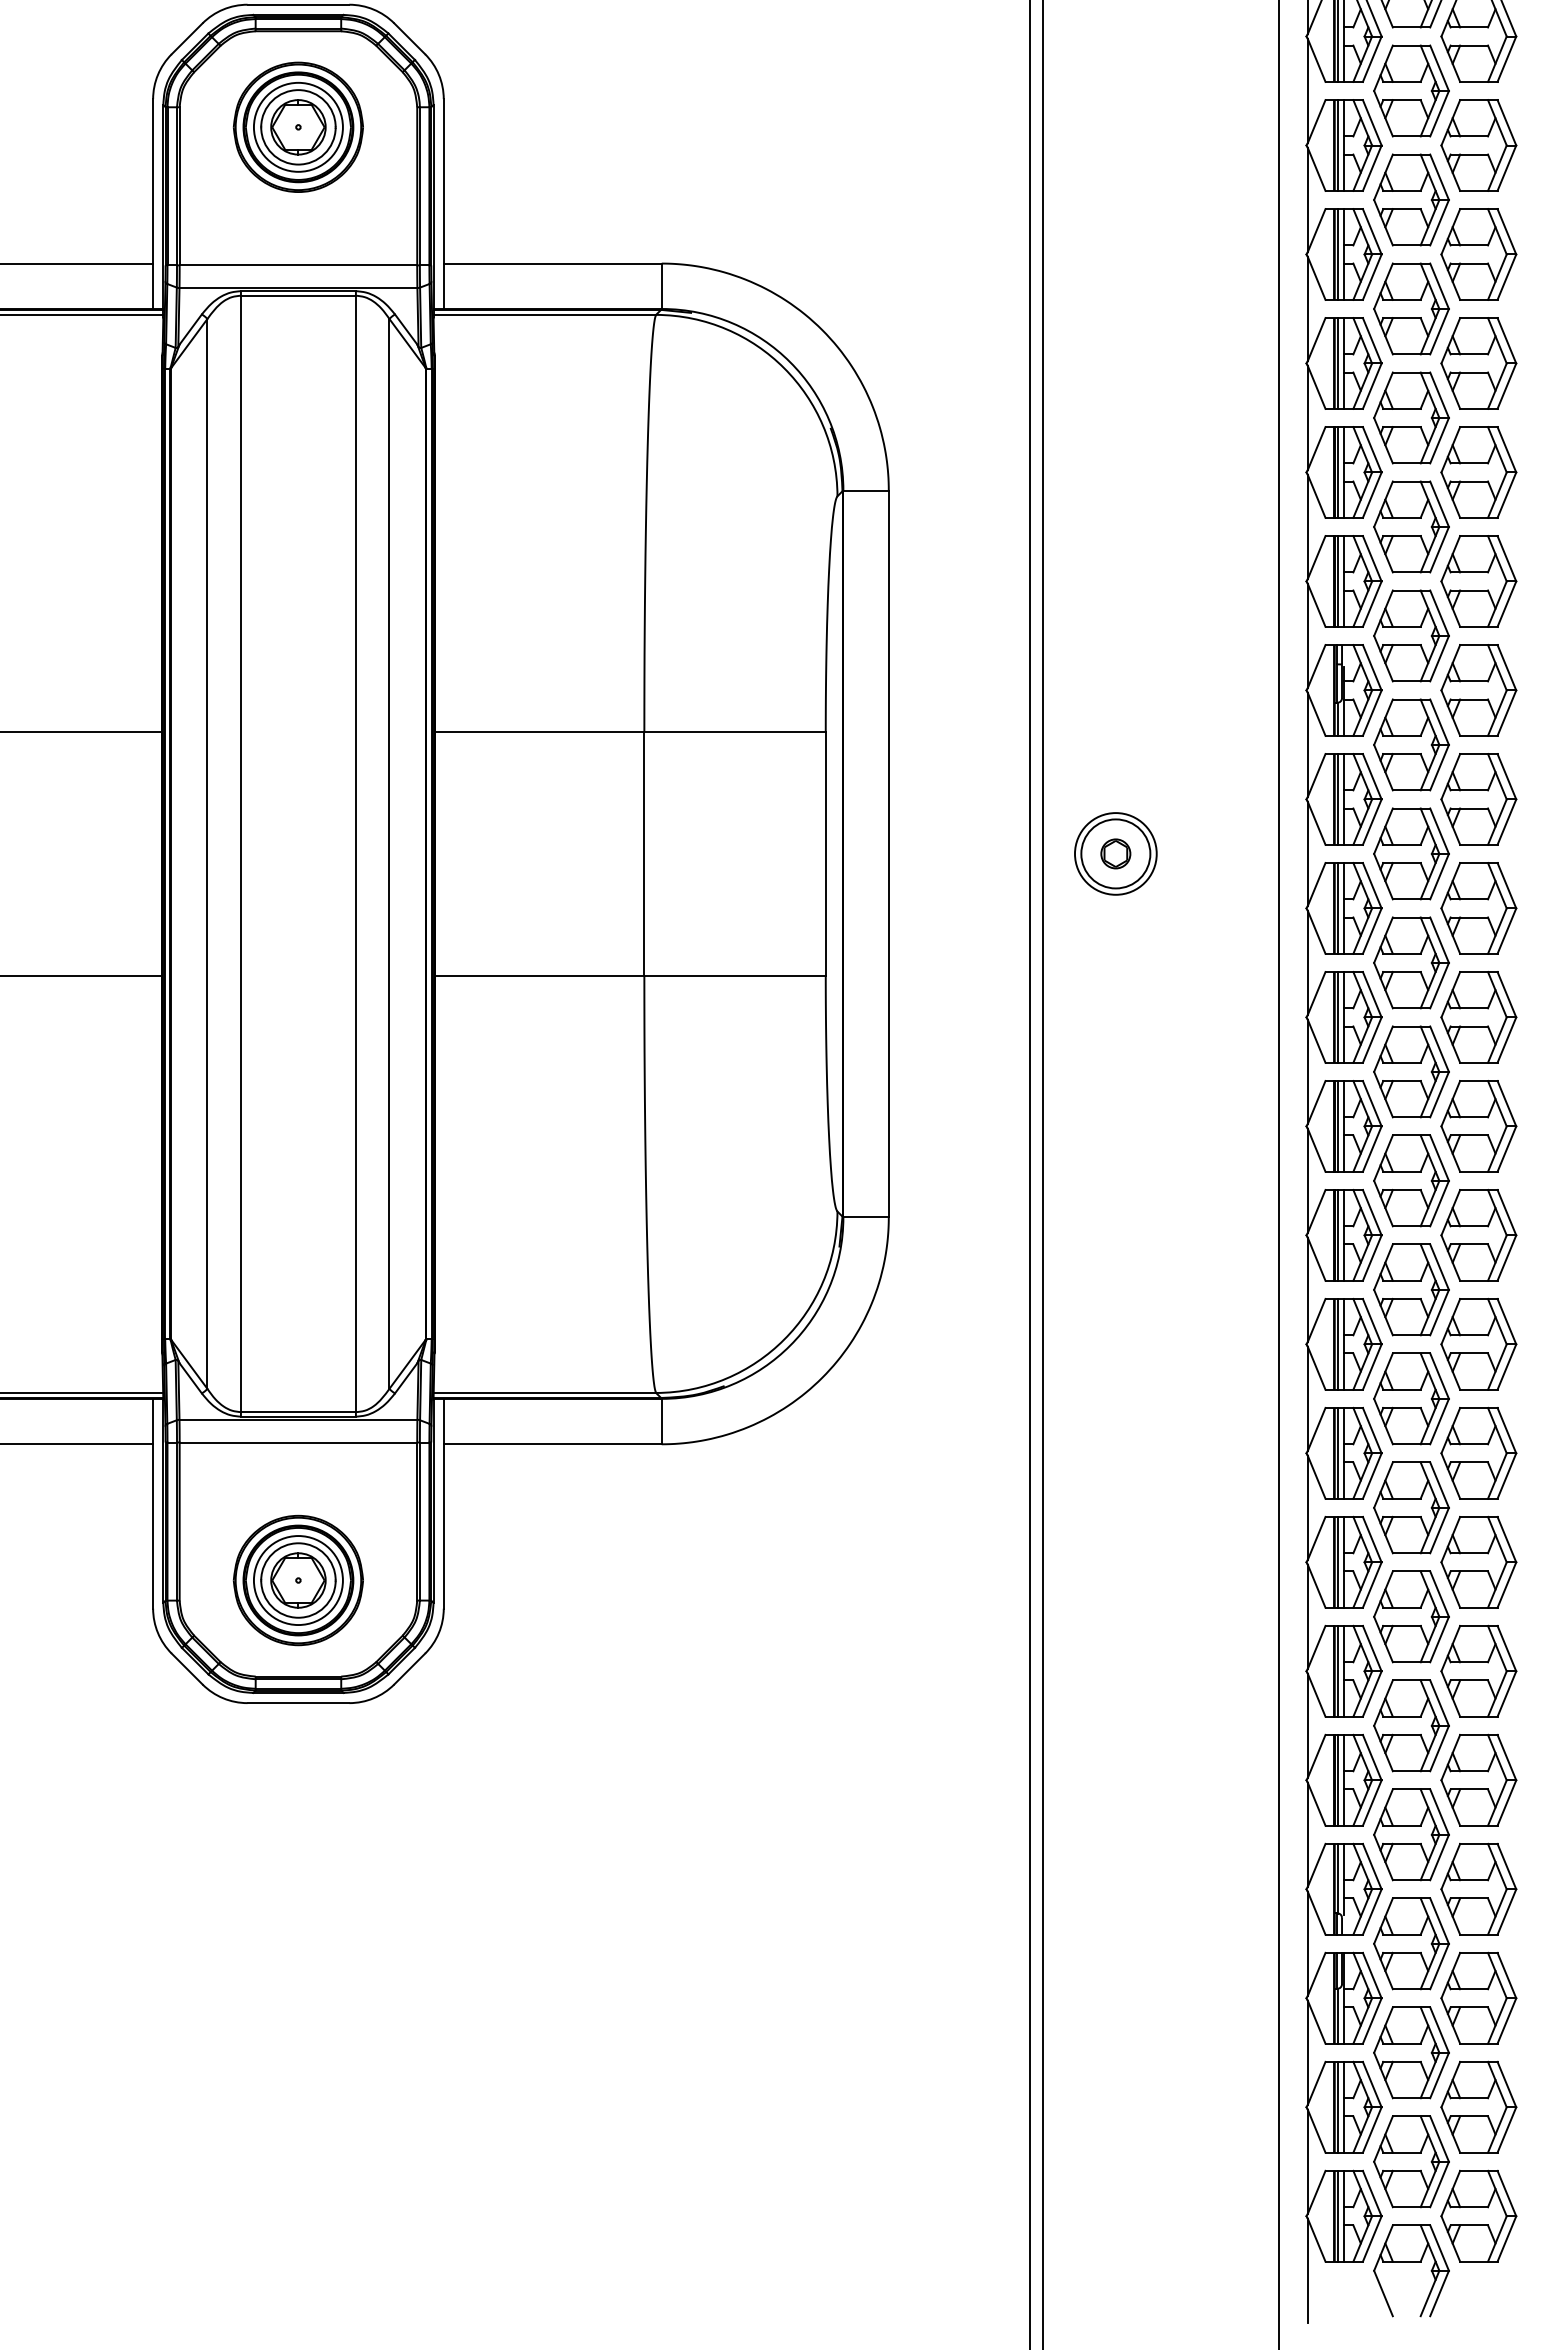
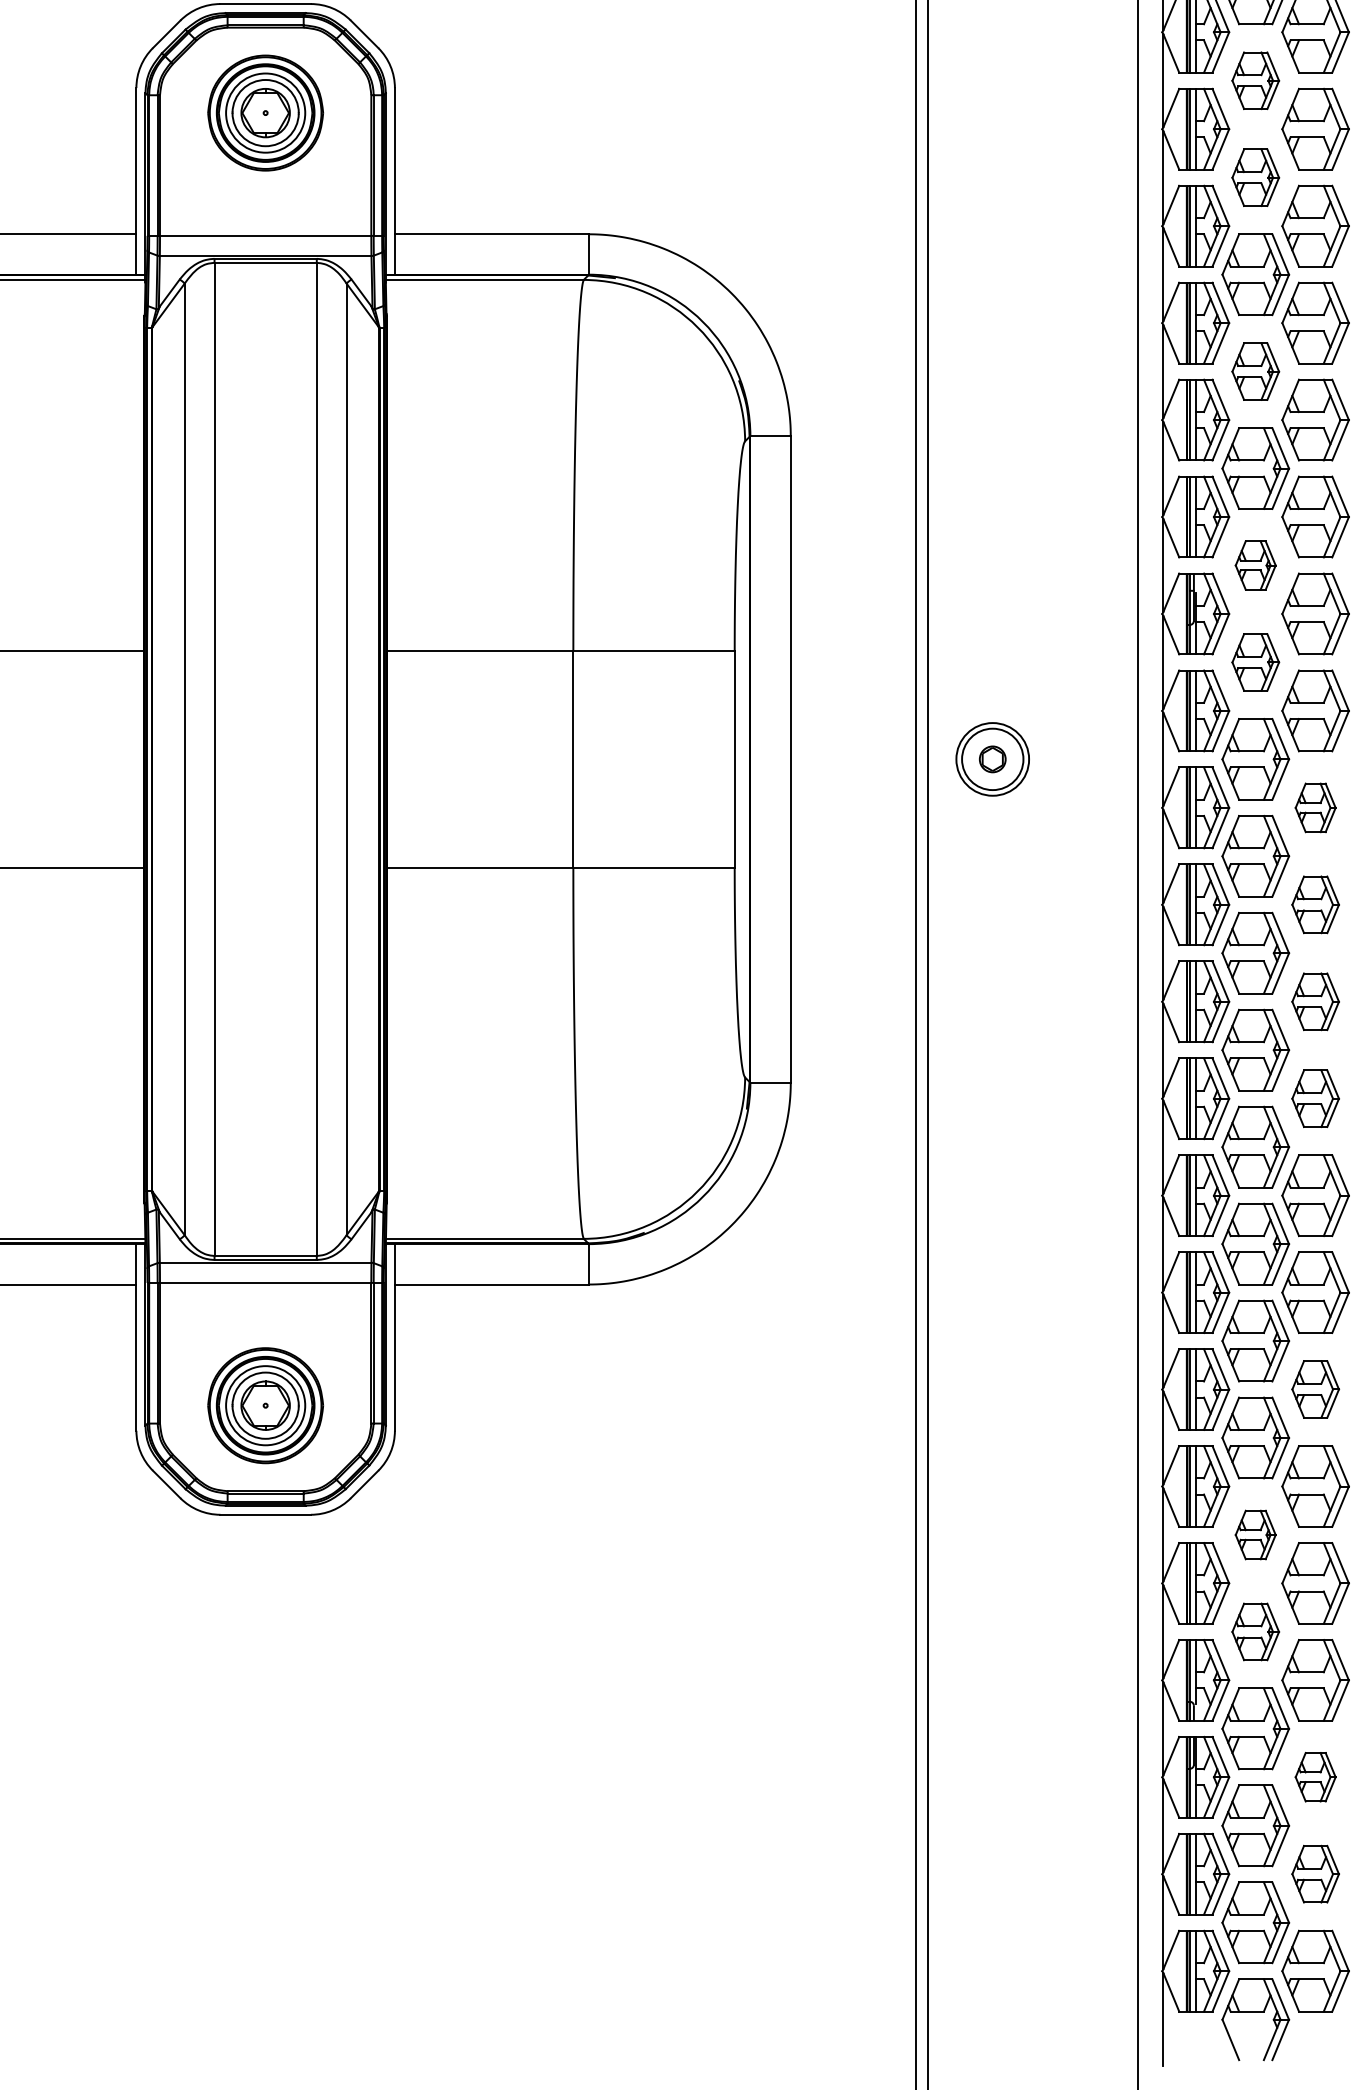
part: (1411, 90) -> (1255, 80), size x0.7
part: (1411, 199) -> (1255, 177), size x0.7
part: (1411, 417) -> (1255, 371), size x0.7
part: (1411, 635) -> (1255, 565), size x0.6
part: (1411, 744) -> (1255, 662), size x0.7
part: (1478, 908) -> (1315, 807), size x0.6
part: (1478, 1017) -> (1315, 904), size x0.7
part: (1478, 1126) -> (1315, 1001), size x0.7
part: (1478, 1235) -> (1315, 1098), size x0.7
part: (1478, 1561) -> (1315, 1388), size x0.7
part: (1411, 1725) -> (1255, 1534), size x0.6
part: (1411, 1834) -> (1255, 1631), size x0.7
part: (1478, 1997) -> (1315, 1776), size x0.6
part: (1478, 2106) -> (1315, 1873), size x0.7

